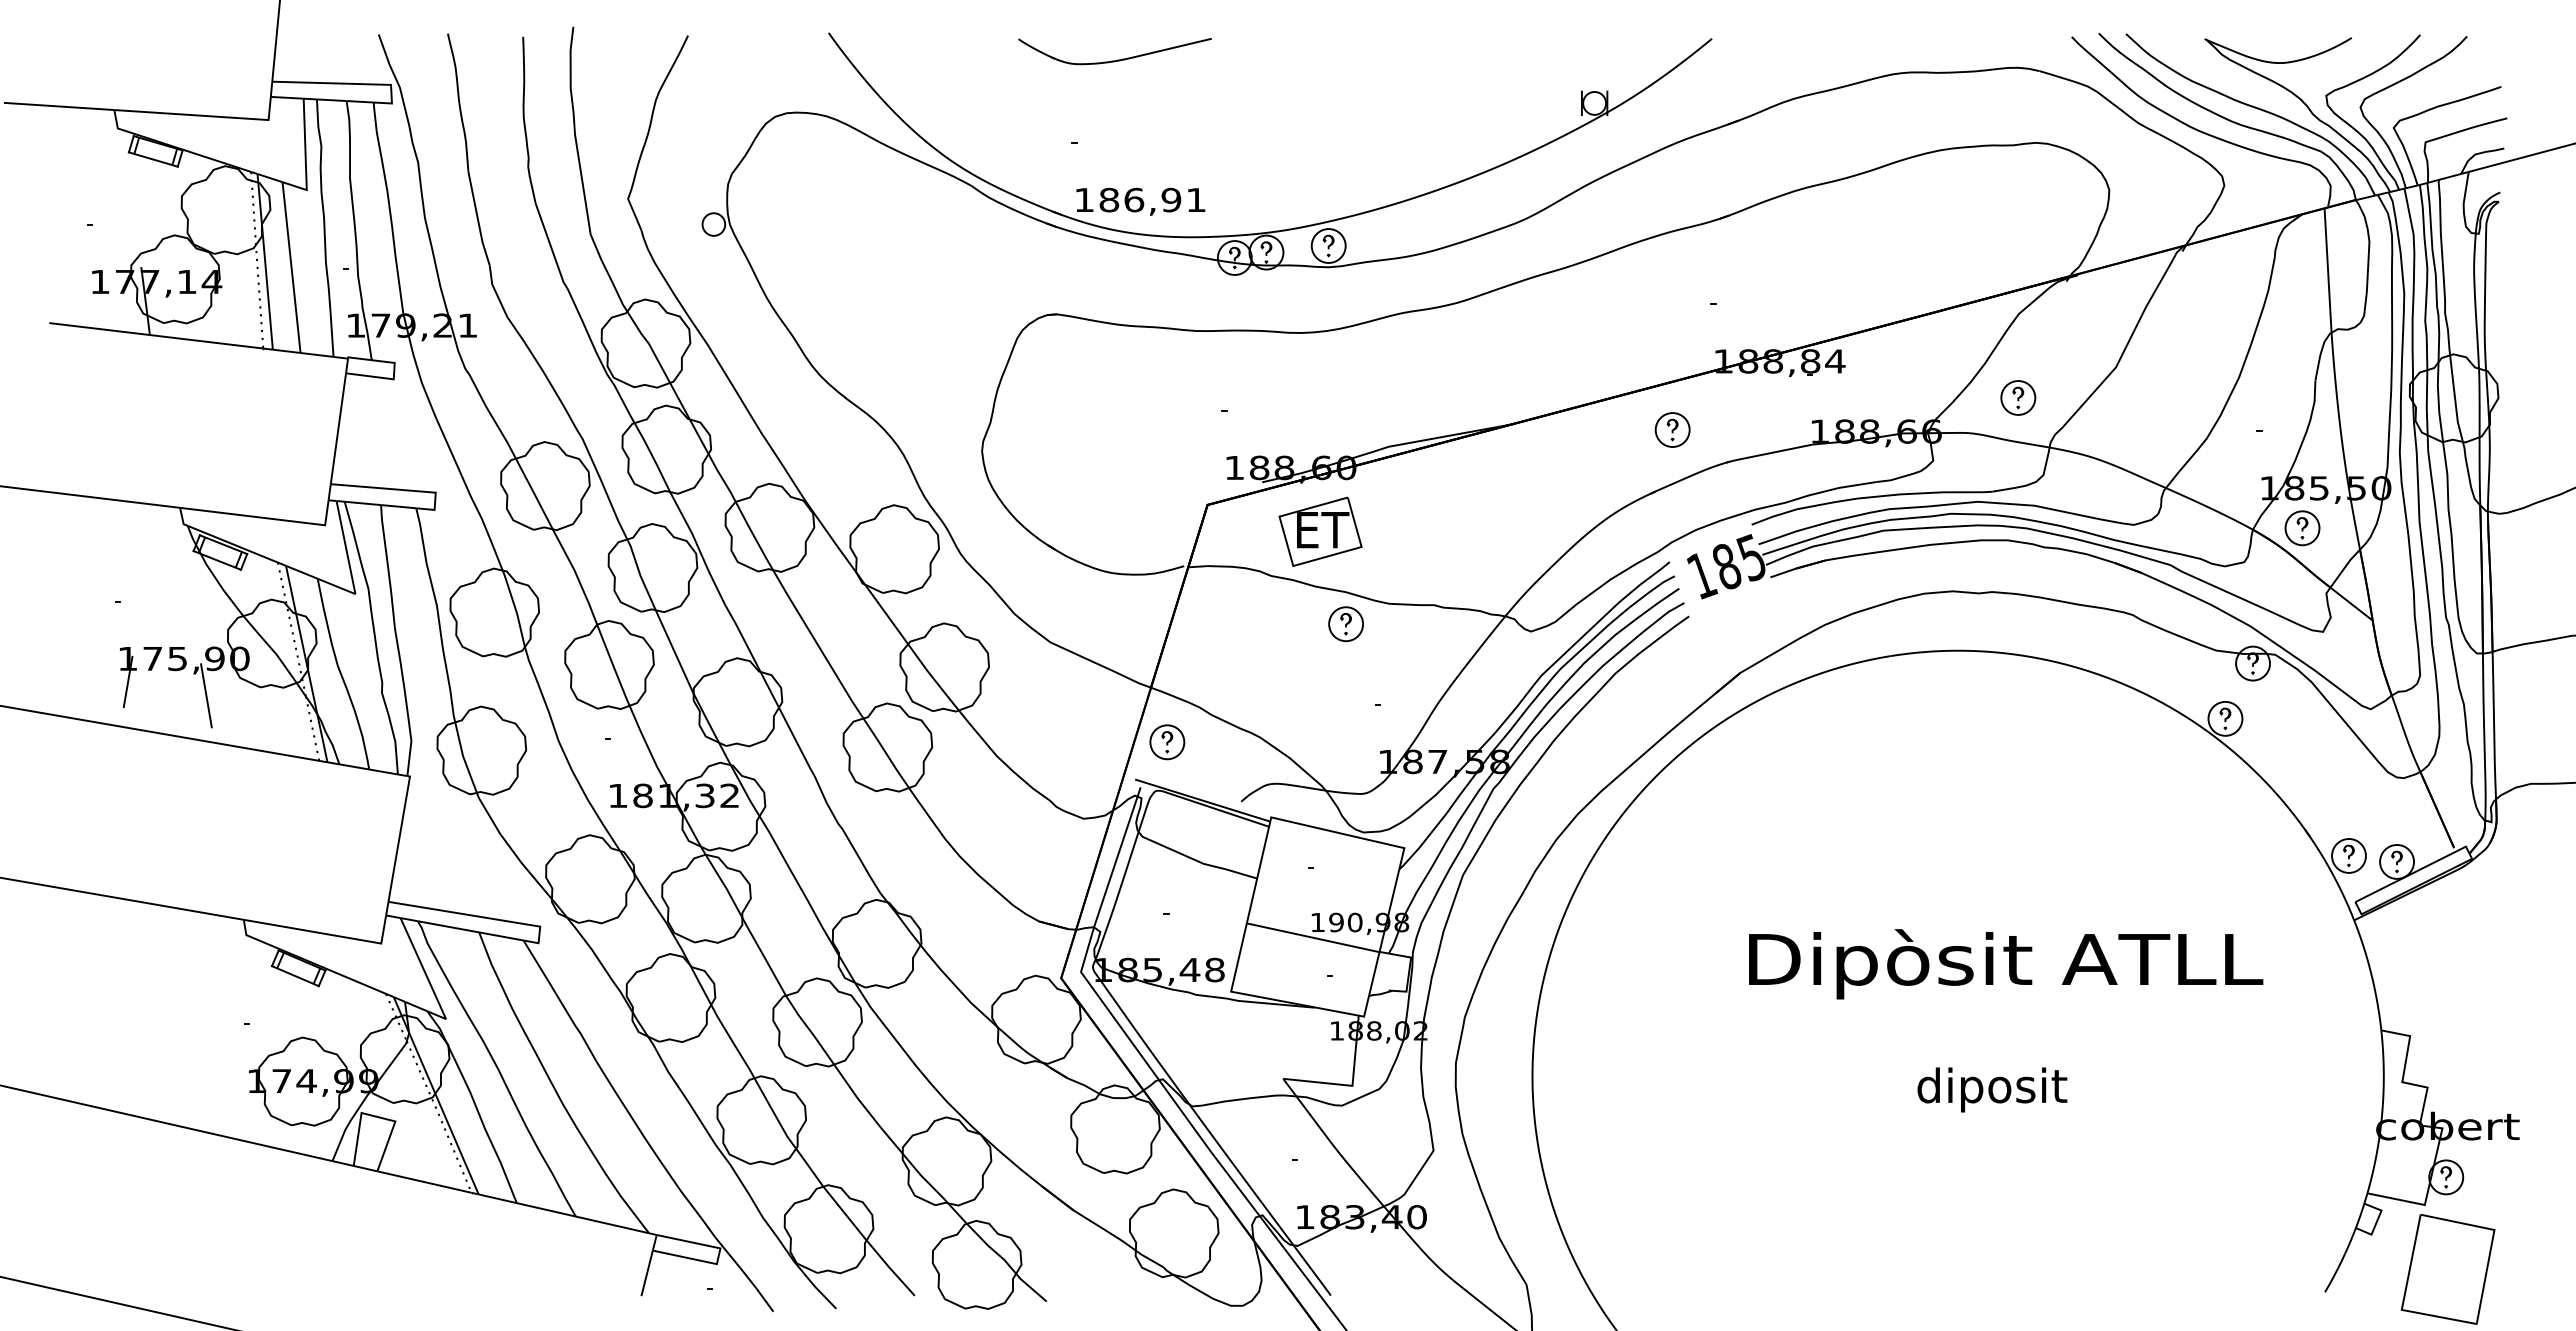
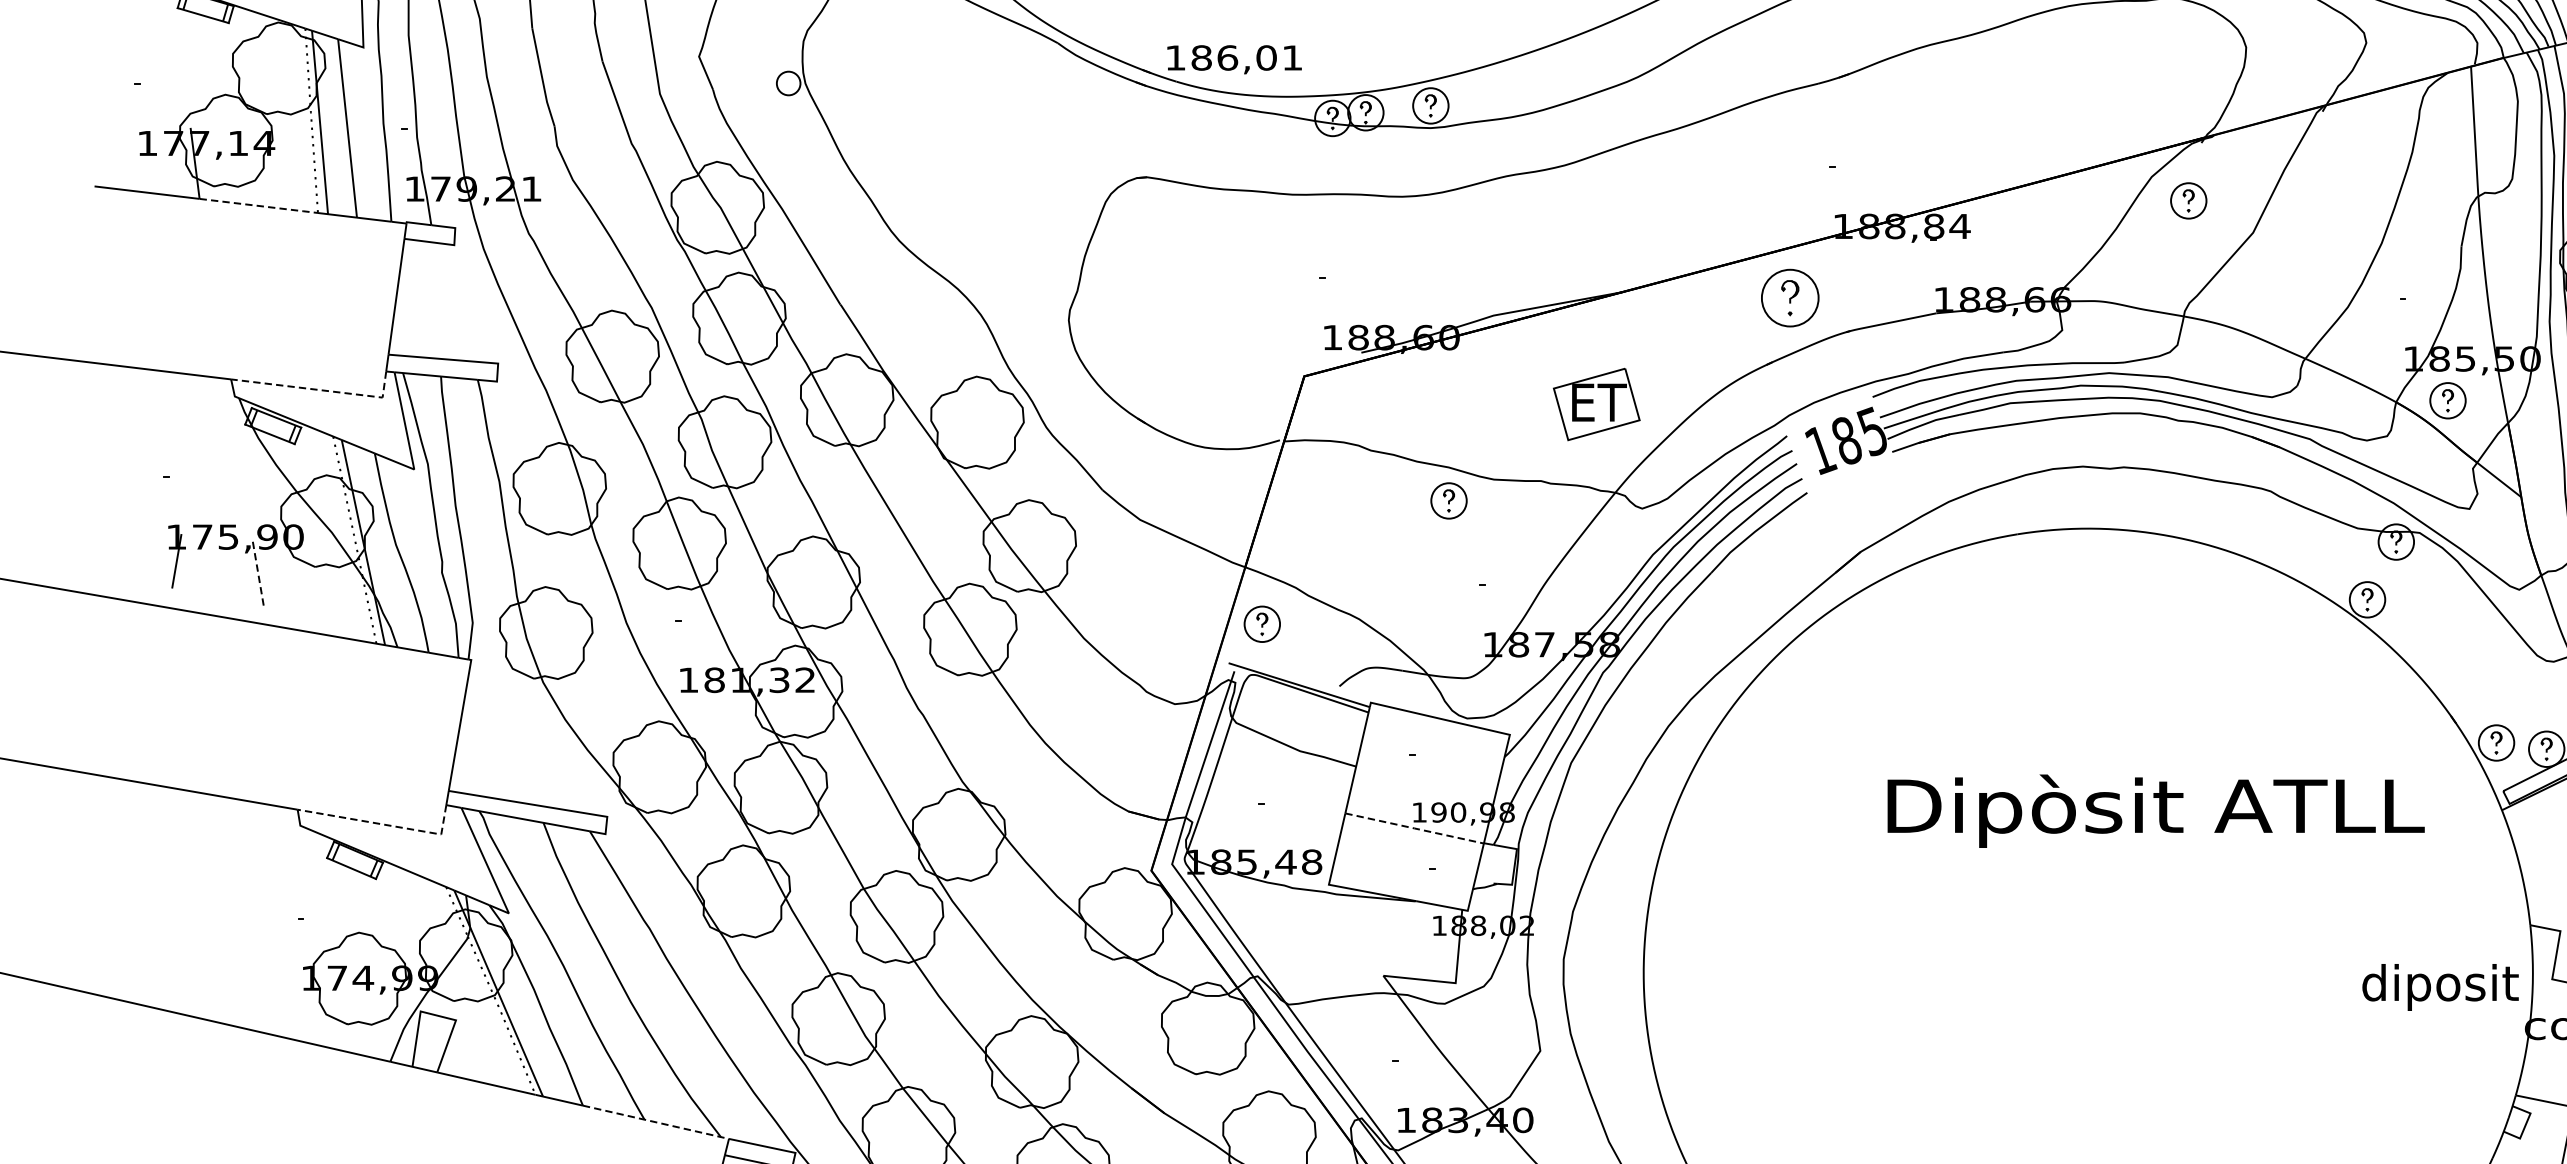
text: (1171, 200) -> (1266, 58), 186,91 -> 186,01
line: (207, 341) -> (259, 205), solid -> dashed
part: (2018, 397) -> (2188, 200), moved
part: (1672, 429) -> (1789, 297), size x1.6
line: (265, 518) -> (320, 390), solid -> dashed
part: (1320, 531) -> (1596, 404), moved
line: (206, 695) -> (258, 575), solid -> dashed
line: (327, 934) -> (385, 825), solid -> dashed
line: (1313, 937) -> (1414, 828), solid -> dashed
text: (2006, 964) -> (2156, 811), moved
text: (1992, 1089) -> (2440, 986), moved
line: (586, 1219) -> (655, 1122), solid -> dashed

